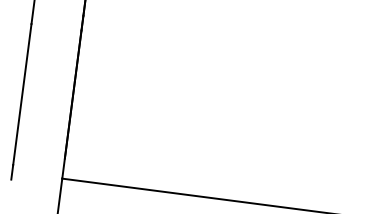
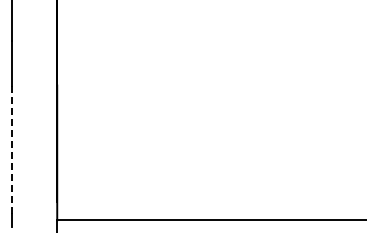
line: (22, 94) -> (11, 149), solid -> dashed

